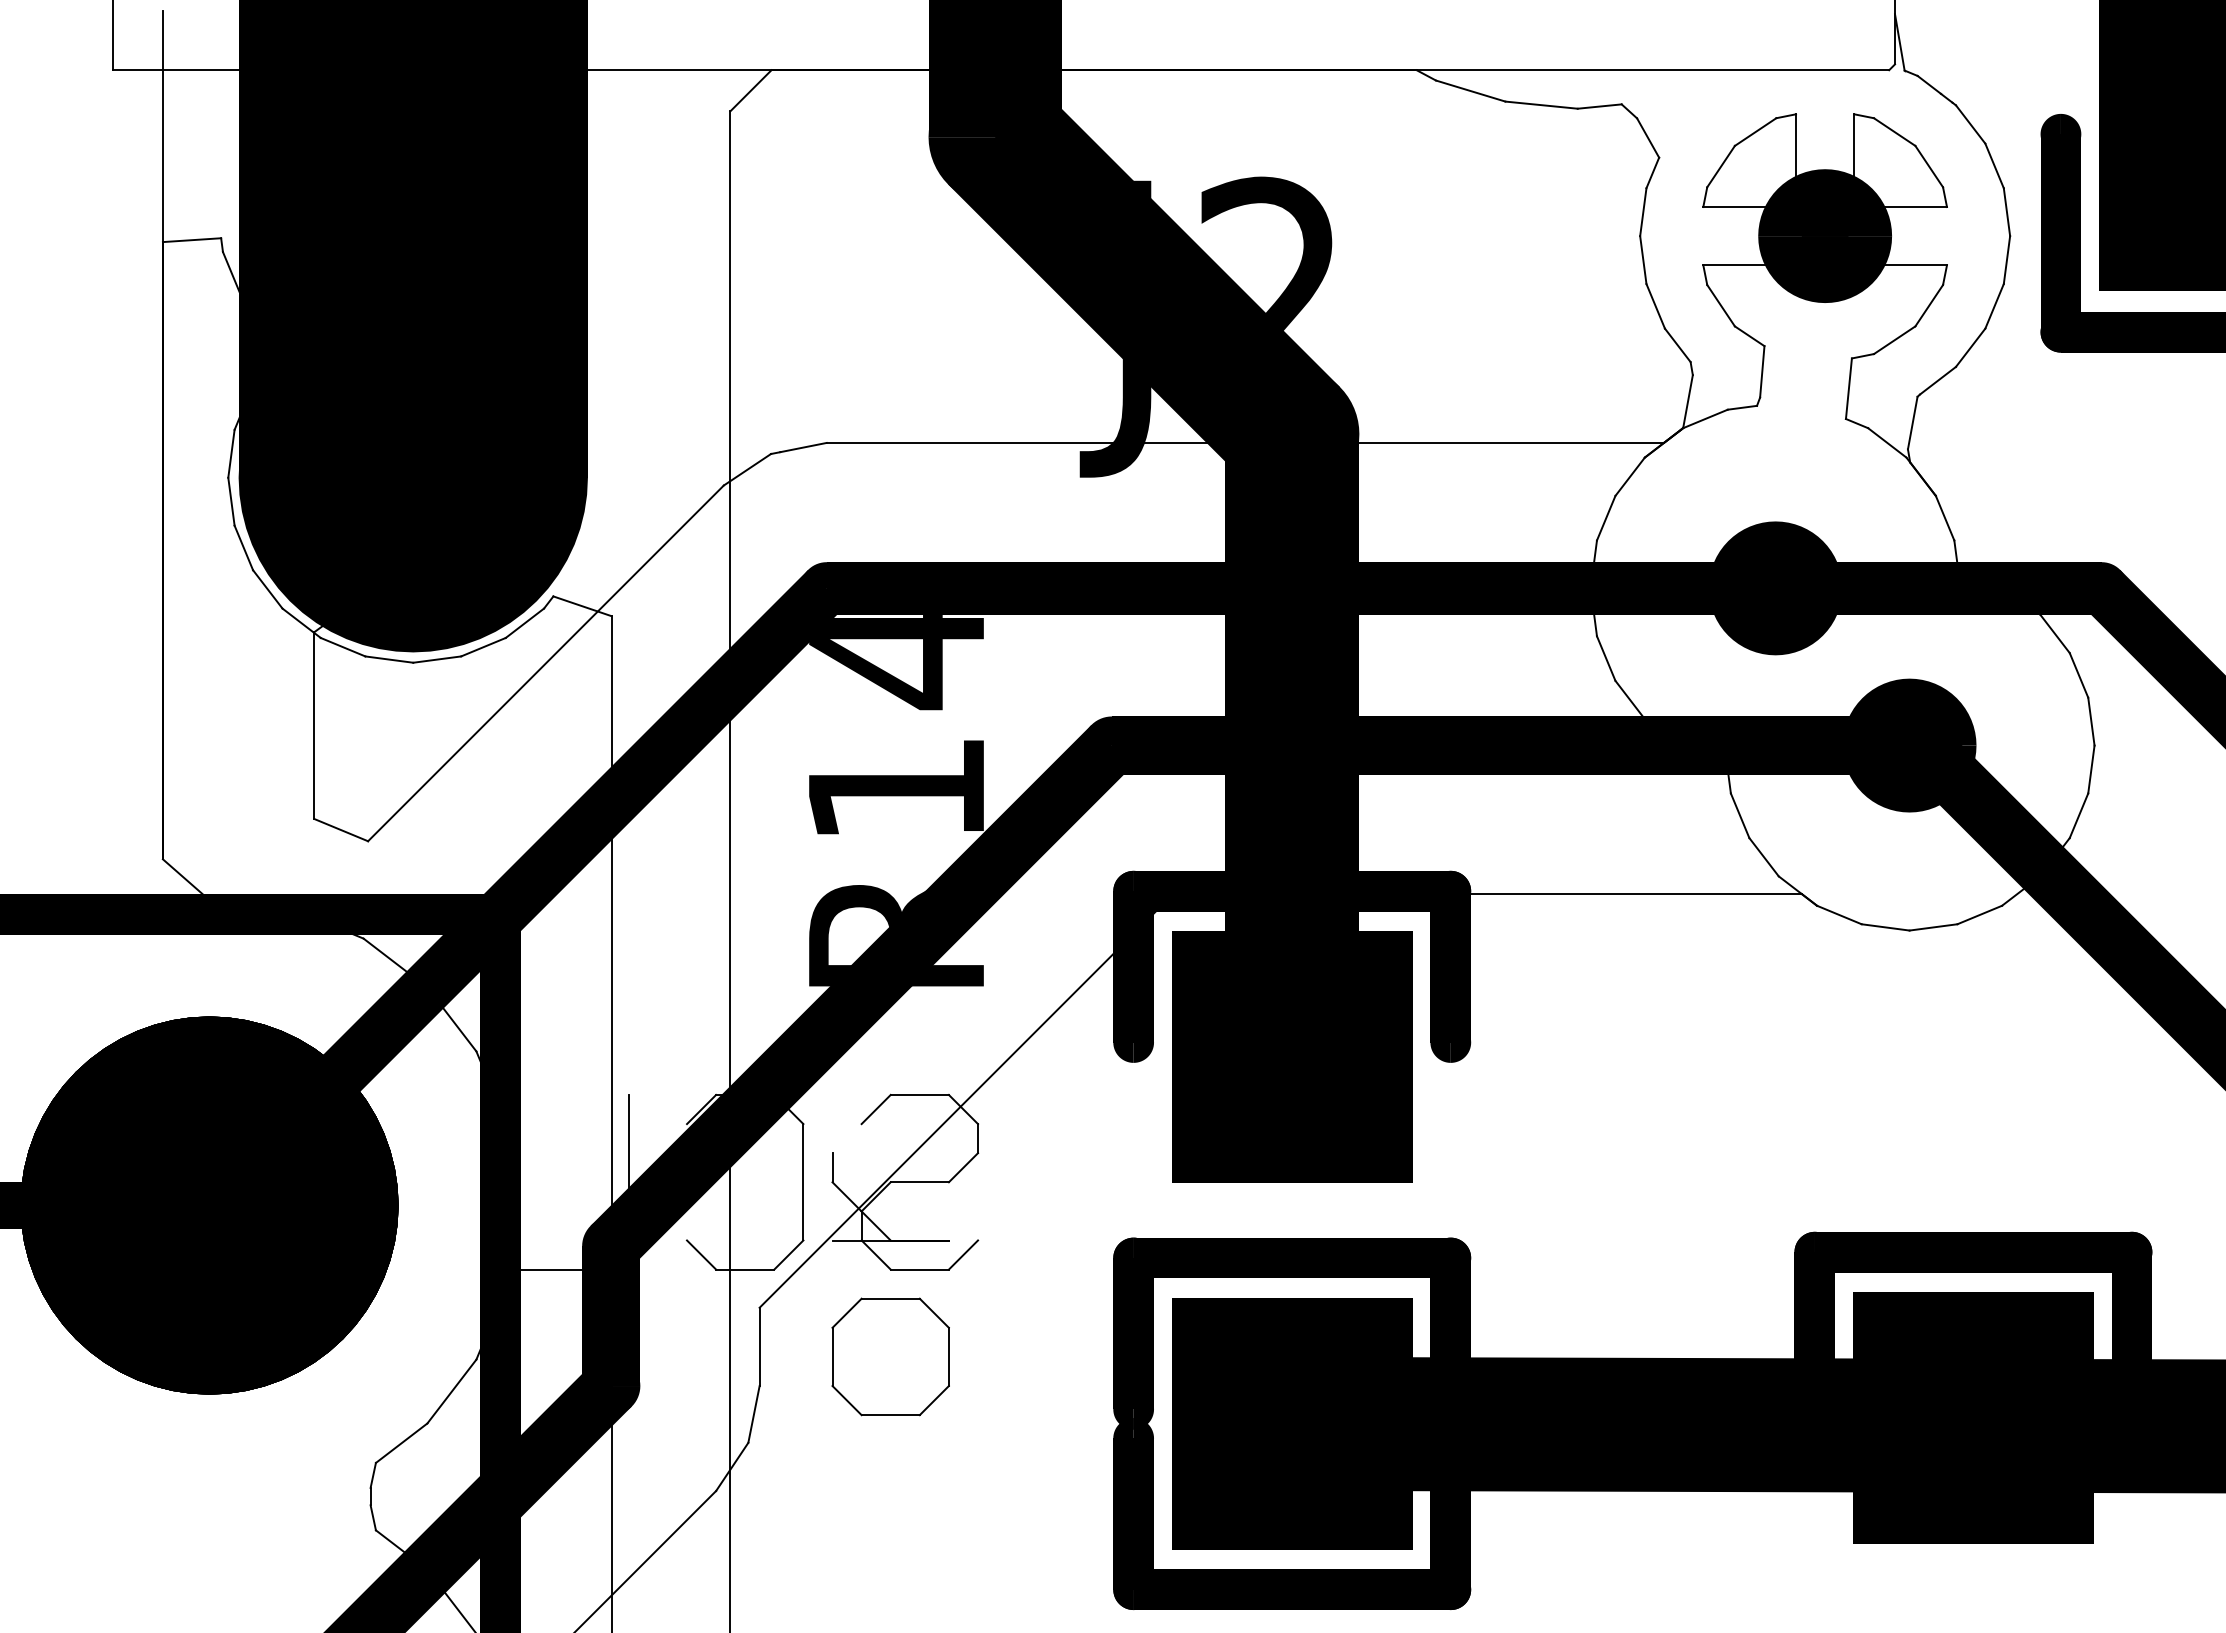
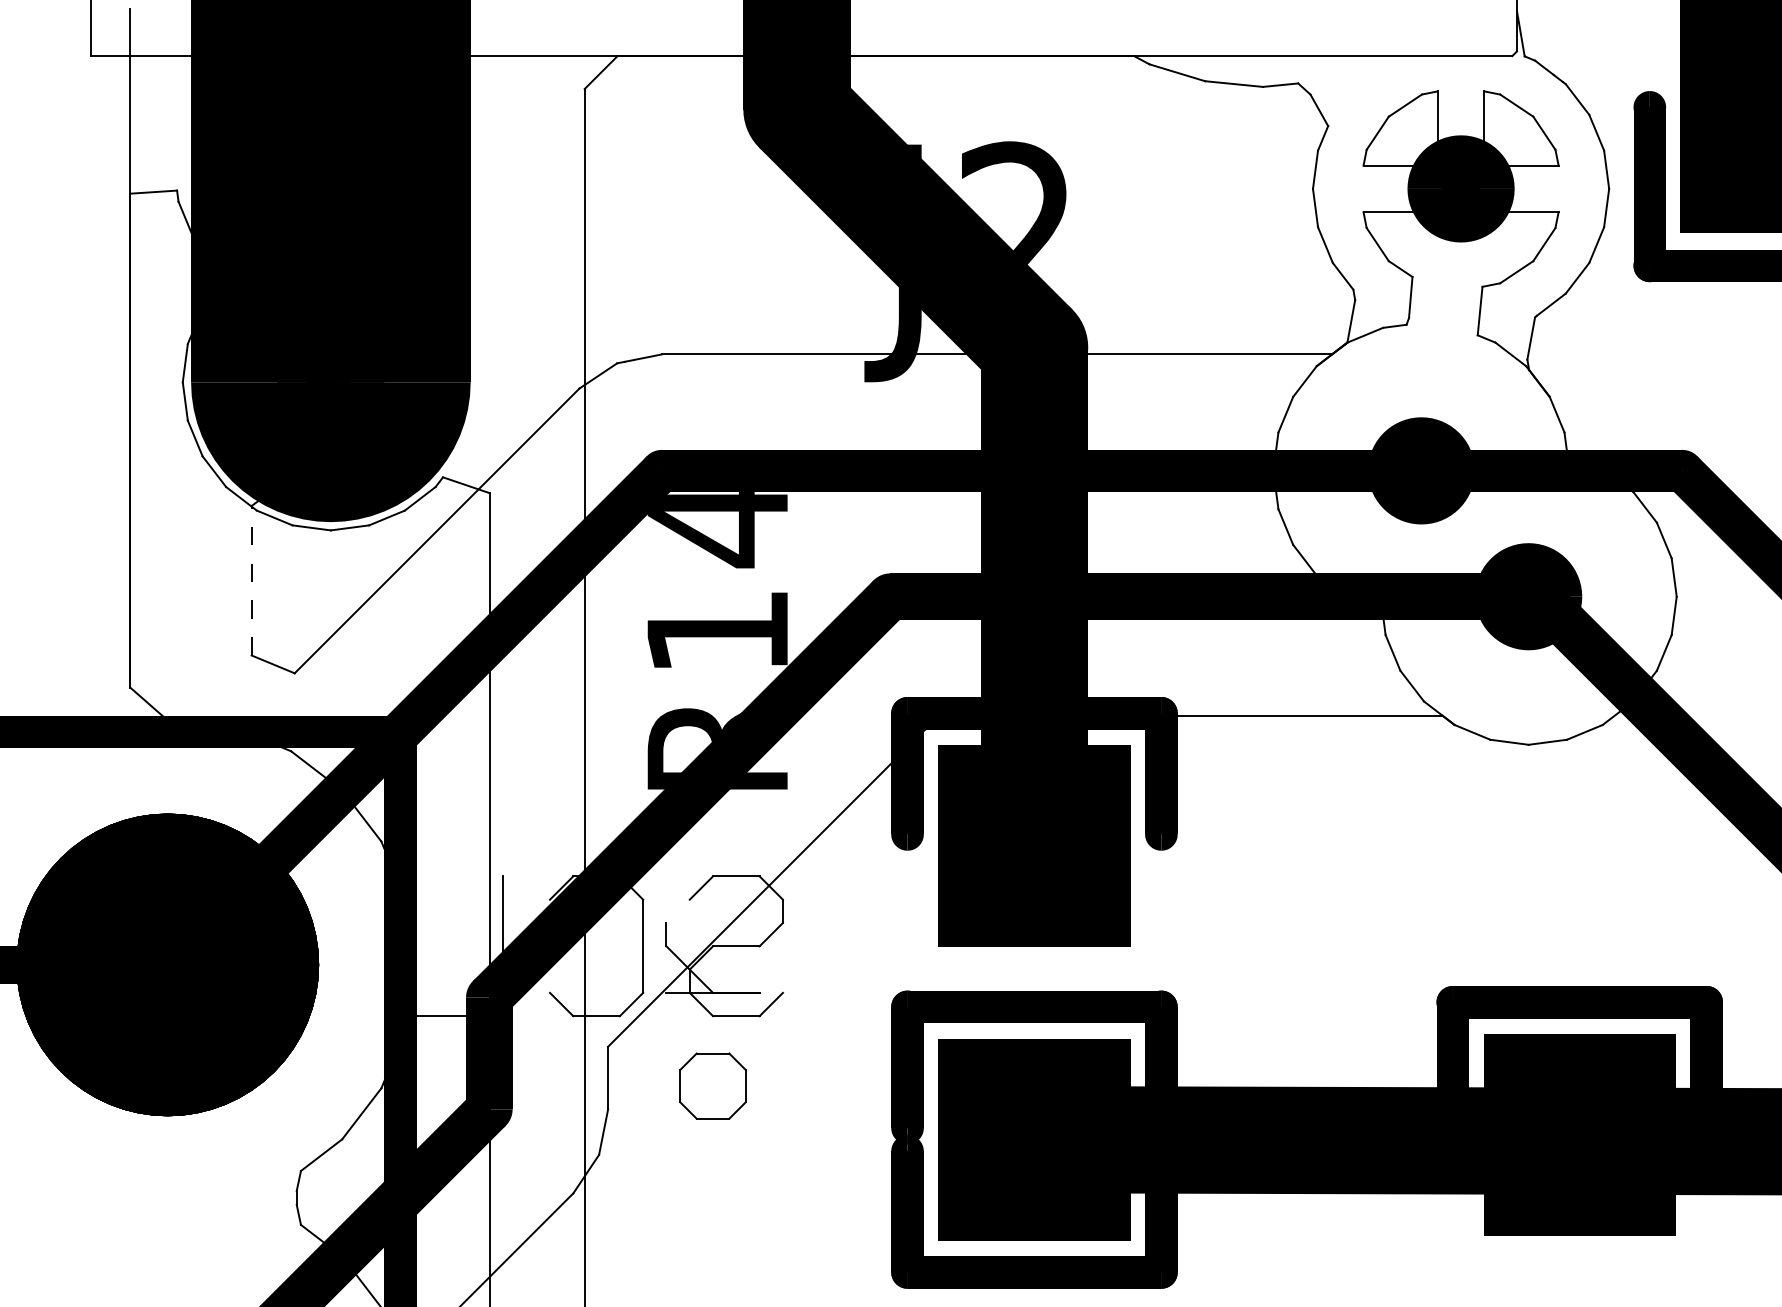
line: (314, 725) -> (251, 580), solid -> dashed
part: (890, 1356) -> (712, 1085), size x0.7

